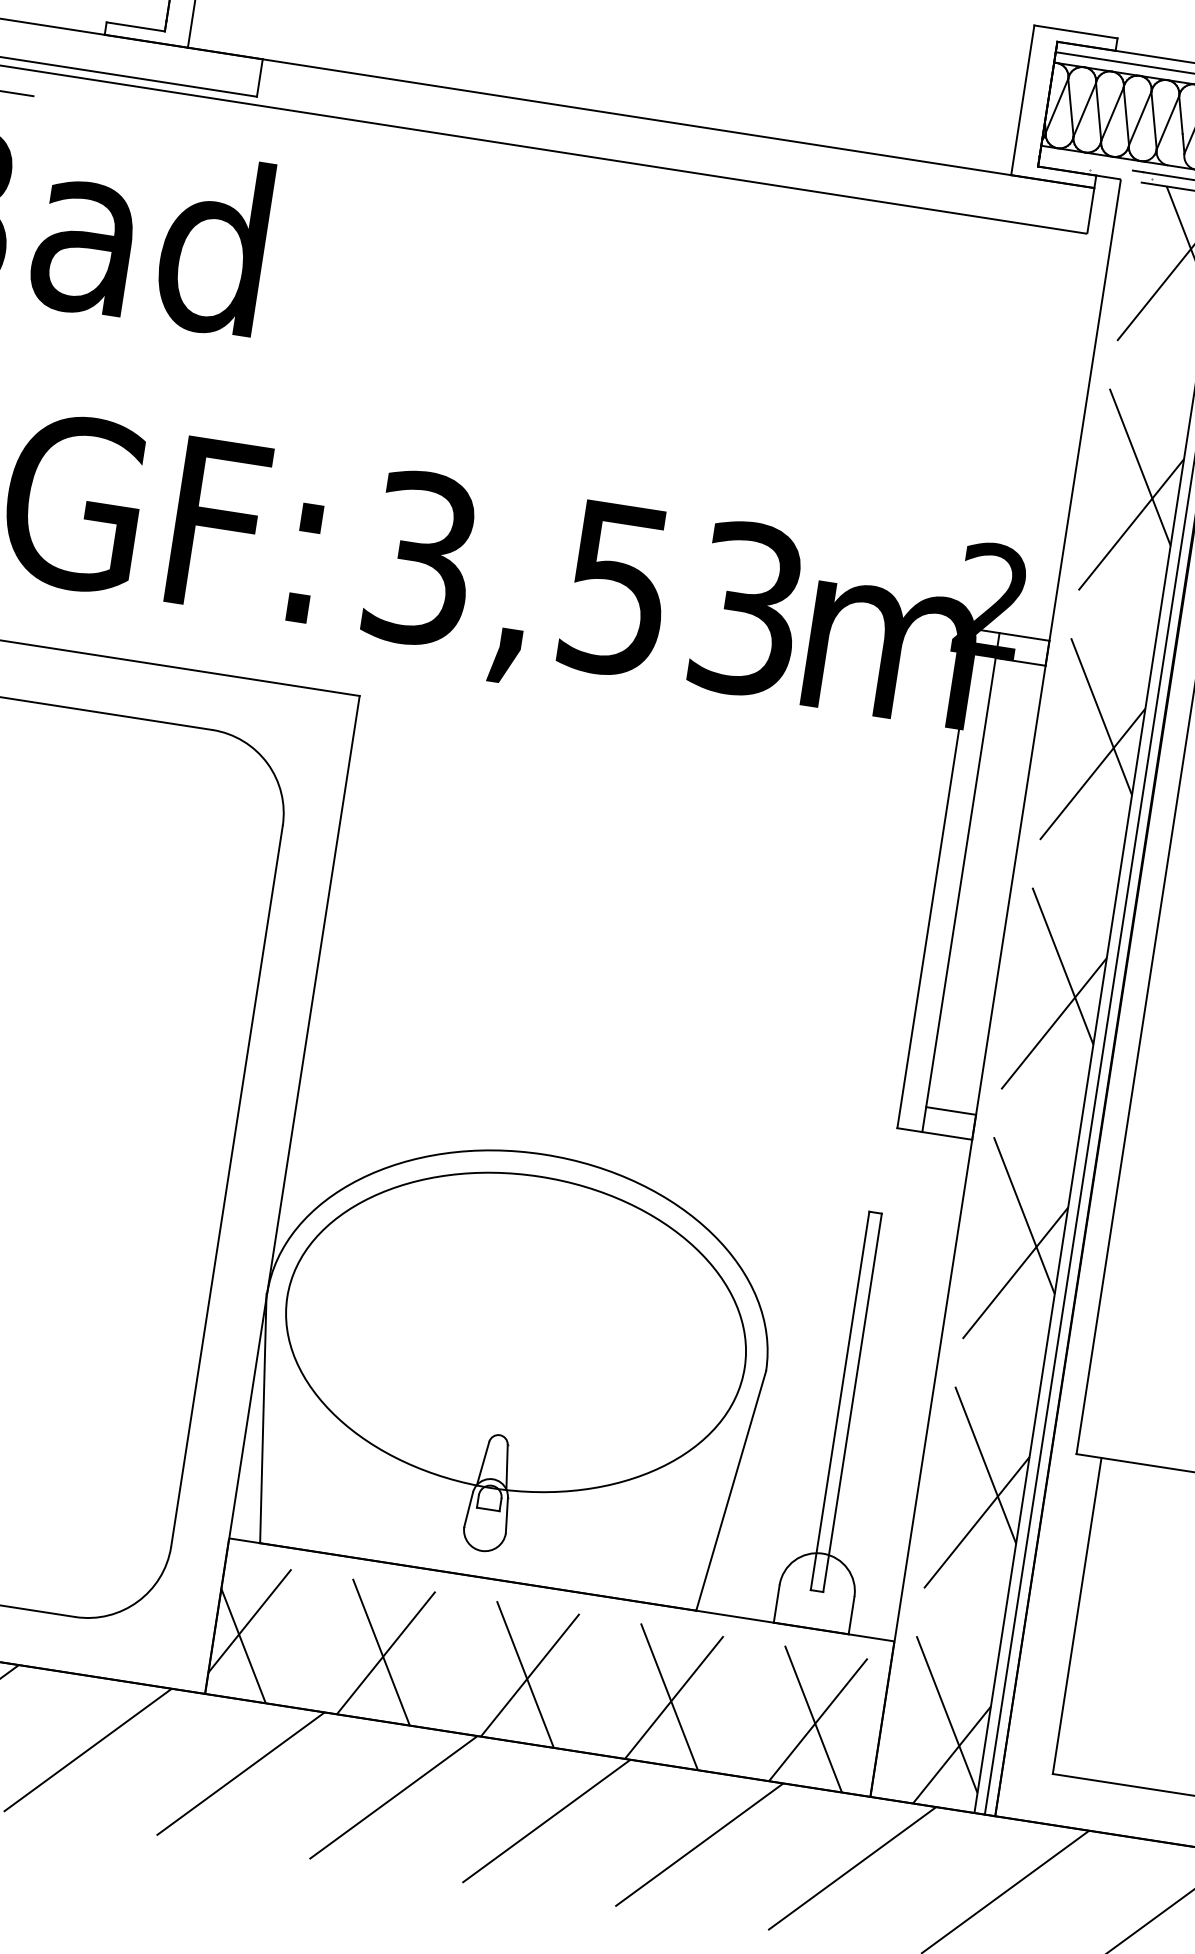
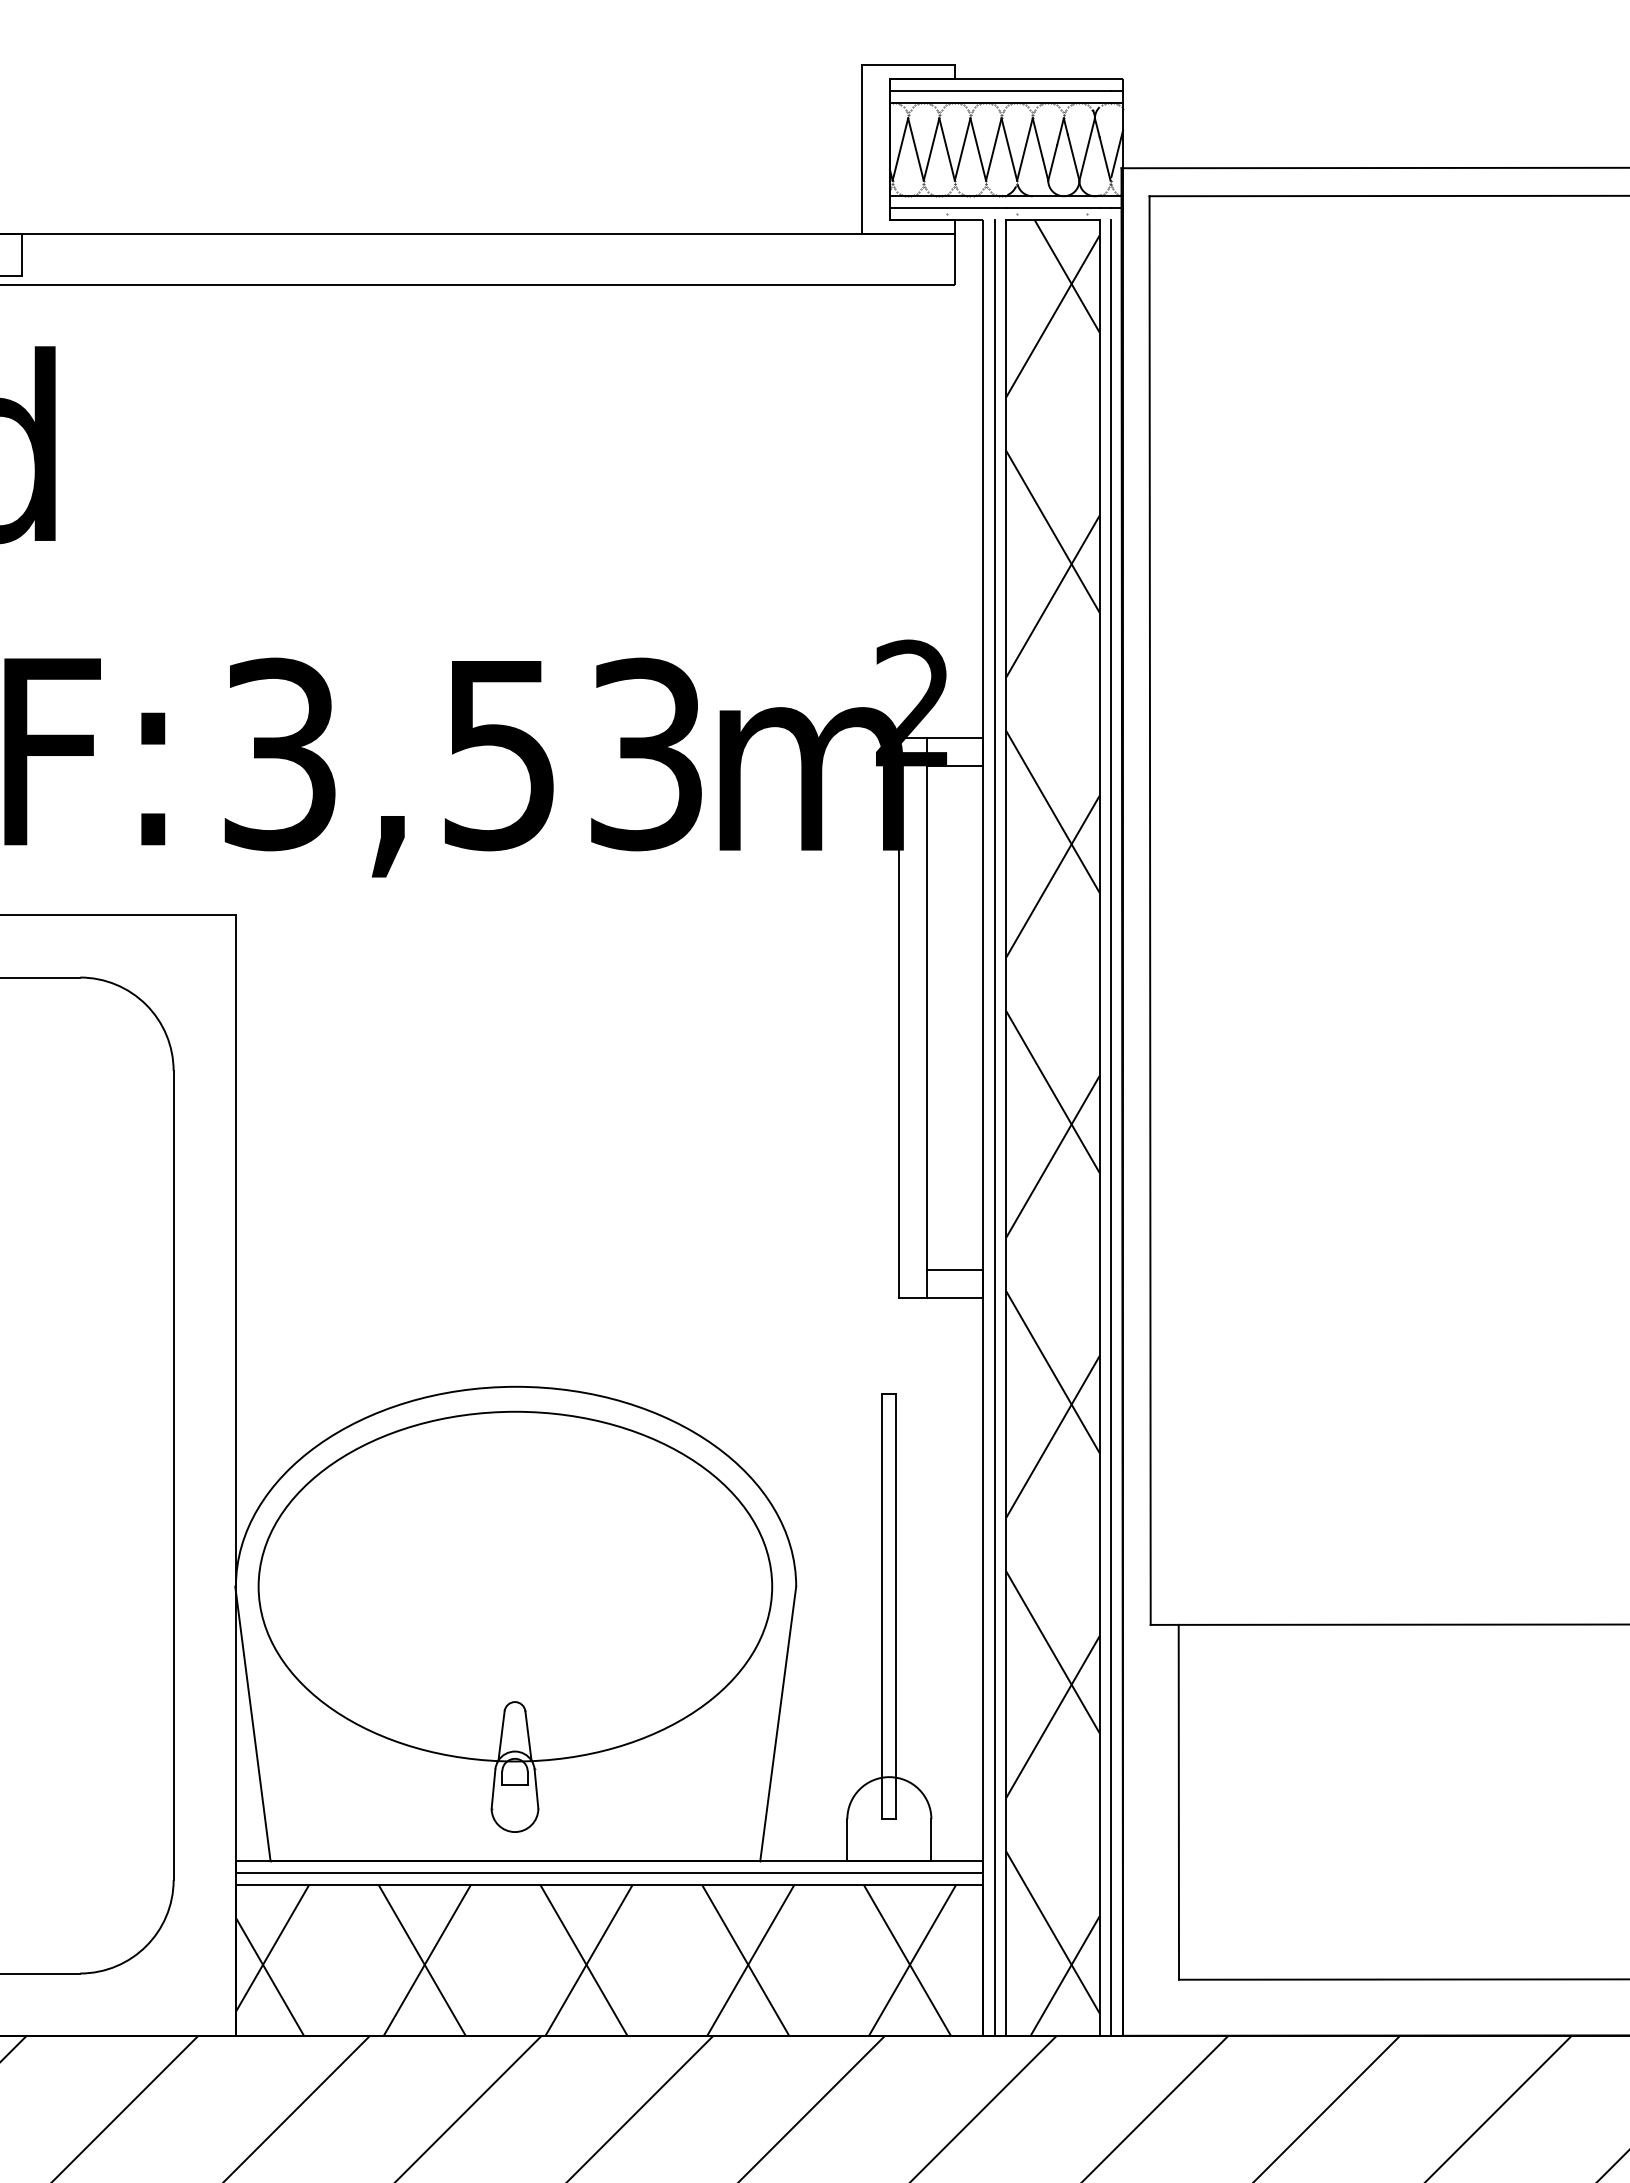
line: (1085, 162) -> (941, 207), added
line: (1006, 989) -> (994, 1127), added
line: (1016, 991) -> (1006, 1127), added
line: (559, 1599) -> (608, 1872), added
line: (557, 1610) -> (608, 1884), added

